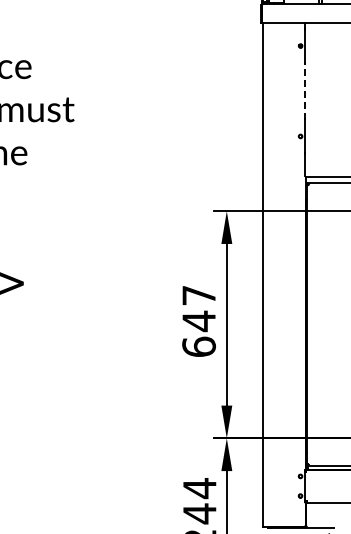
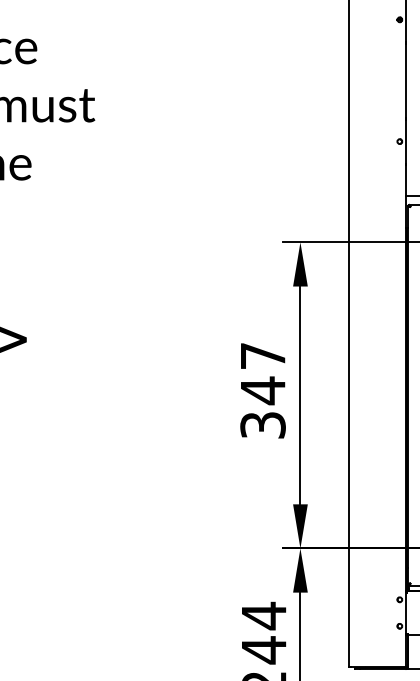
line: (305, 91) -> (406, 81), dashed -> solid
text: (199, 346) -> (263, 424), 647 -> 347

